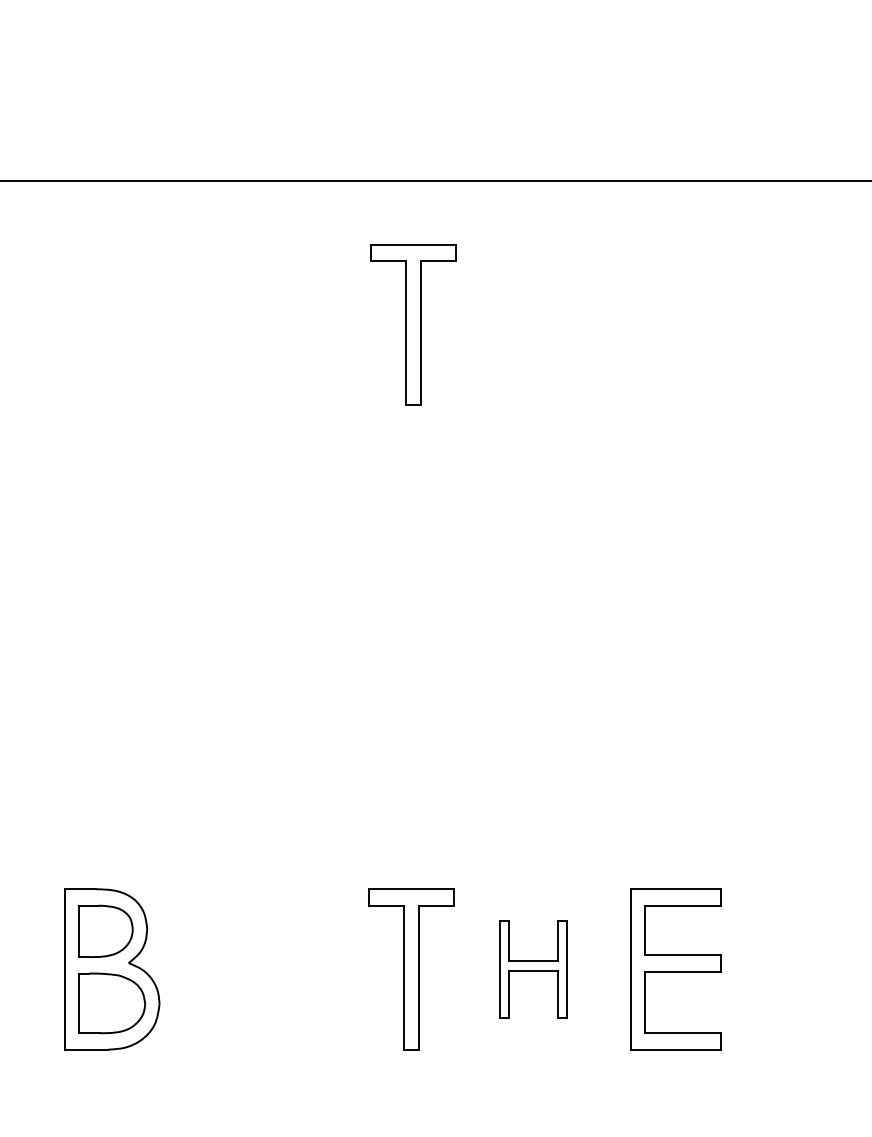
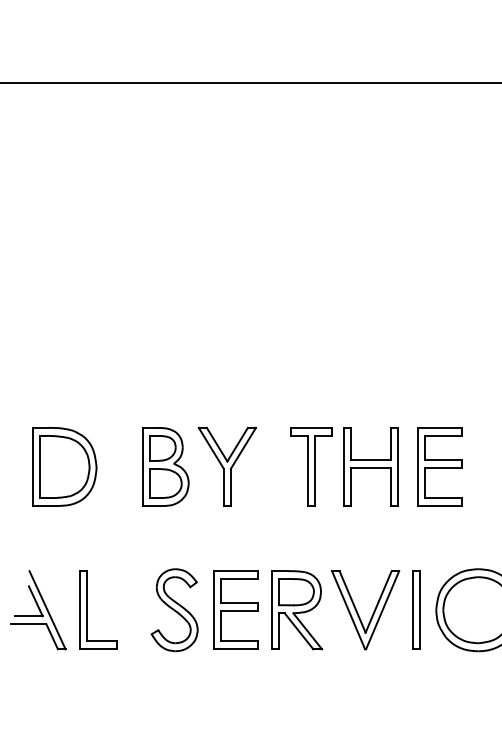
part: (413, 323) -> (312, 152), removed
part: (236, 968) -> (226, 466), added
part: (532, 968) -> (370, 466), size x1.67

